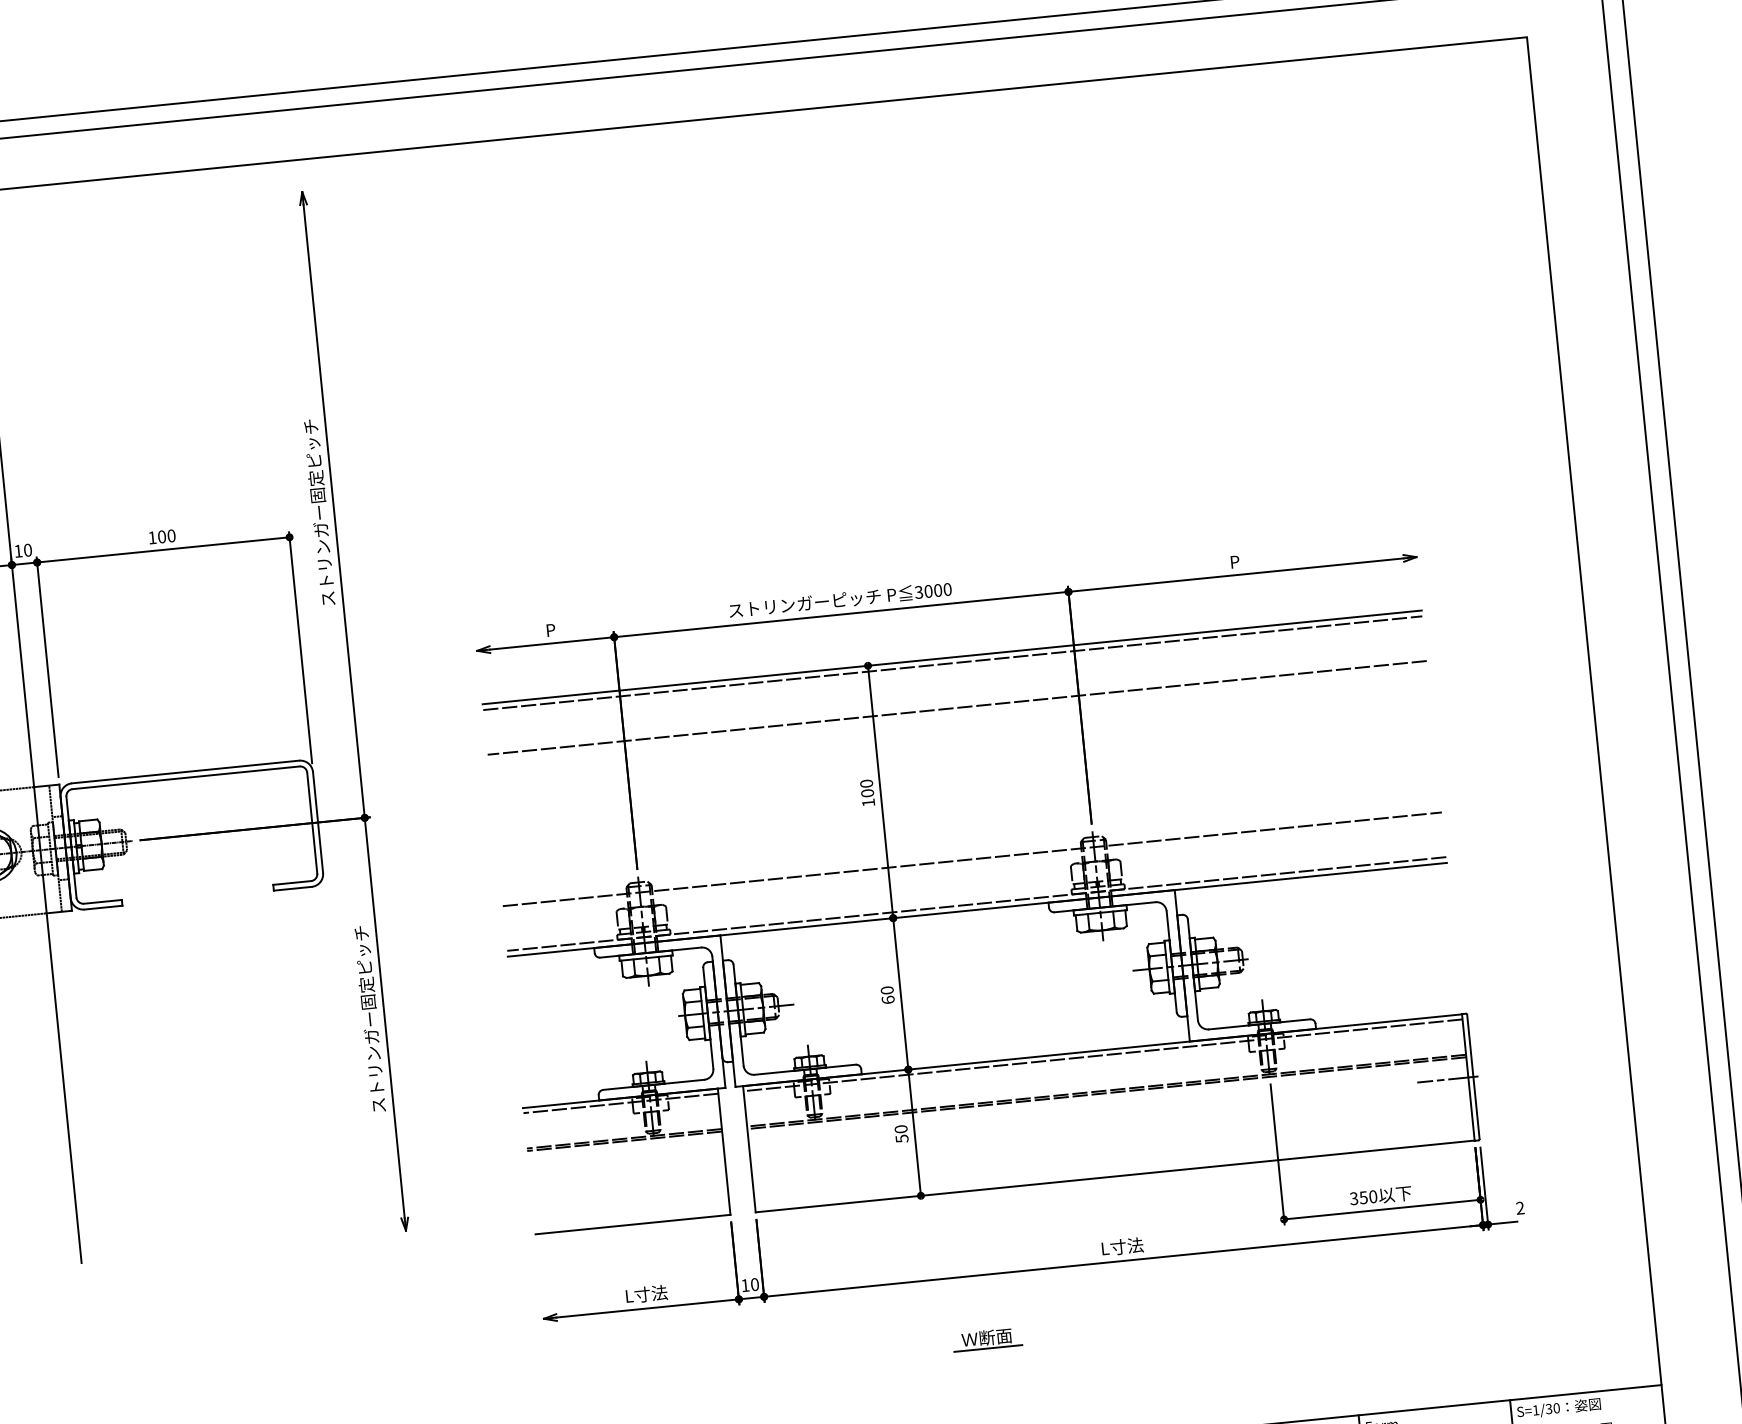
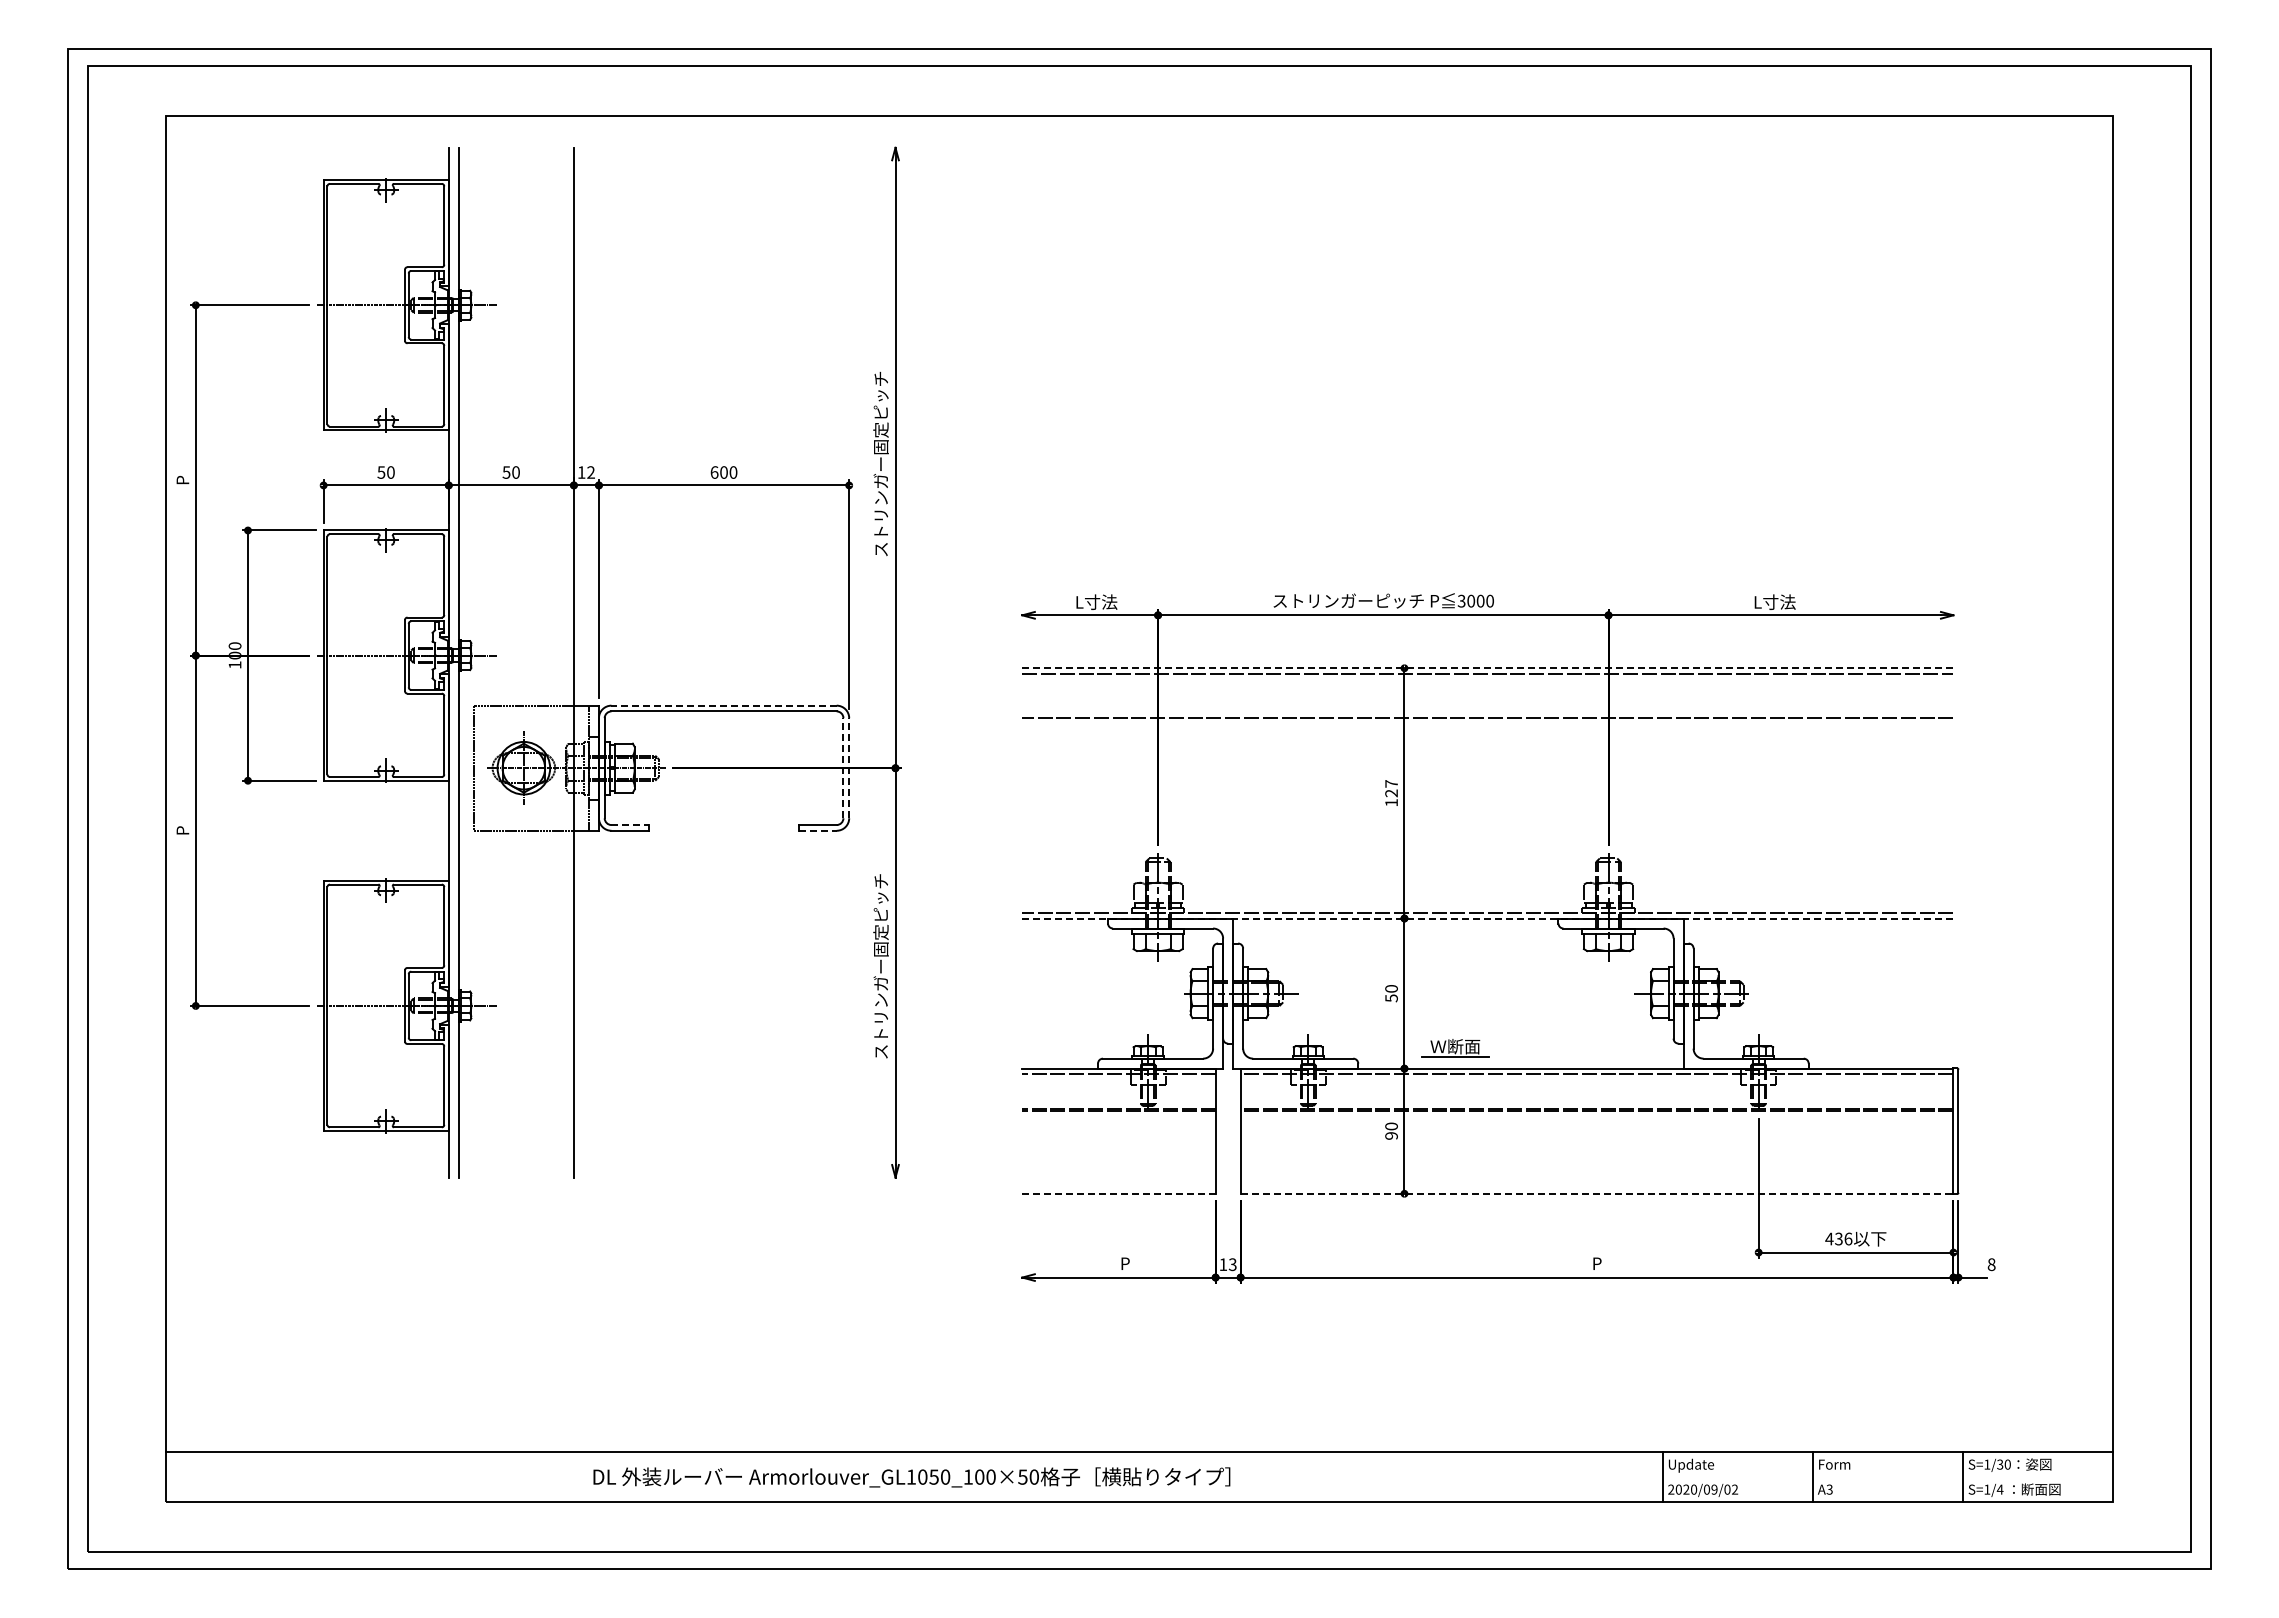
text: (152, 537) -> (714, 472), 100 -> 600
text: (27, 550) -> (590, 472), 10 -> 12
text: (1234, 561) -> (1774, 601), P -> L寸法
text: (550, 629) -> (1096, 601), P -> L寸法
line: (951, 657) -> (1487, 668), solid -> dashed
line: (185, 771) -> (724, 705), solid -> dashed
text: (867, 788) -> (1391, 788), 100 -> 127
line: (318, 821) -> (849, 767), solid -> dashed
line: (312, 822) -> (843, 767), solid -> dashed
line: (971, 859) -> (1487, 868), removed
line: (292, 888) -> (817, 830), solid -> dashed
line: (103, 902) -> (630, 825), solid -> dashed
line: (976, 909) -> (1487, 918), solid -> dashed
text: (888, 1000) -> (1391, 998), 60 -> 50
line: (1447, 1079) -> (1932, 1131), removed
text: (901, 1138) -> (1391, 1135), 50 -> 90
line: (1115, 1176) -> (1597, 1193), solid -> dashed
text: (1363, 1197) -> (1838, 1238), 350 -> 436
text: (1520, 1208) -> (1991, 1264), 2 -> 8
line: (633, 1224) -> (1119, 1193), solid -> dashed
text: (1122, 1246) -> (1597, 1263), L寸法 -> P
text: (754, 1284) -> (1232, 1264), 10 -> 13
text: (646, 1294) -> (1125, 1263), L寸法 -> P
part: (987, 1339) -> (1455, 1048), moved

